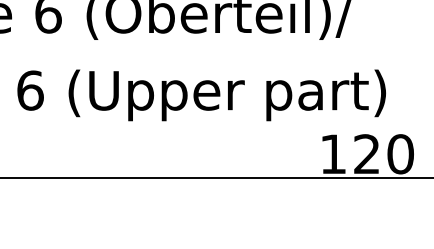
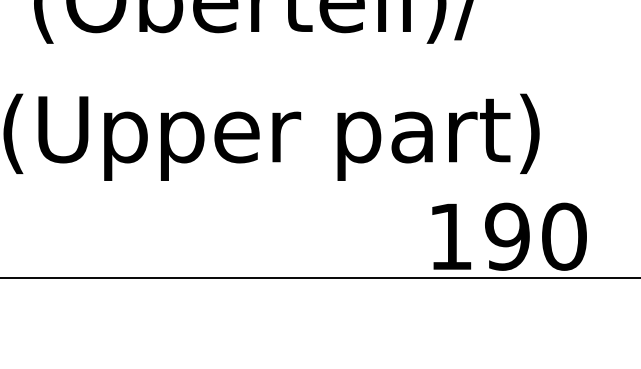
text: (366, 154) -> (506, 237), 120 -> 190

